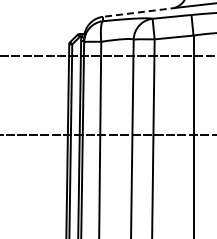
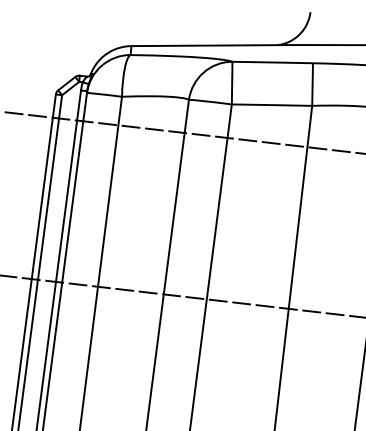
line: (140, 12) -> (209, 46), dashed -> solid

